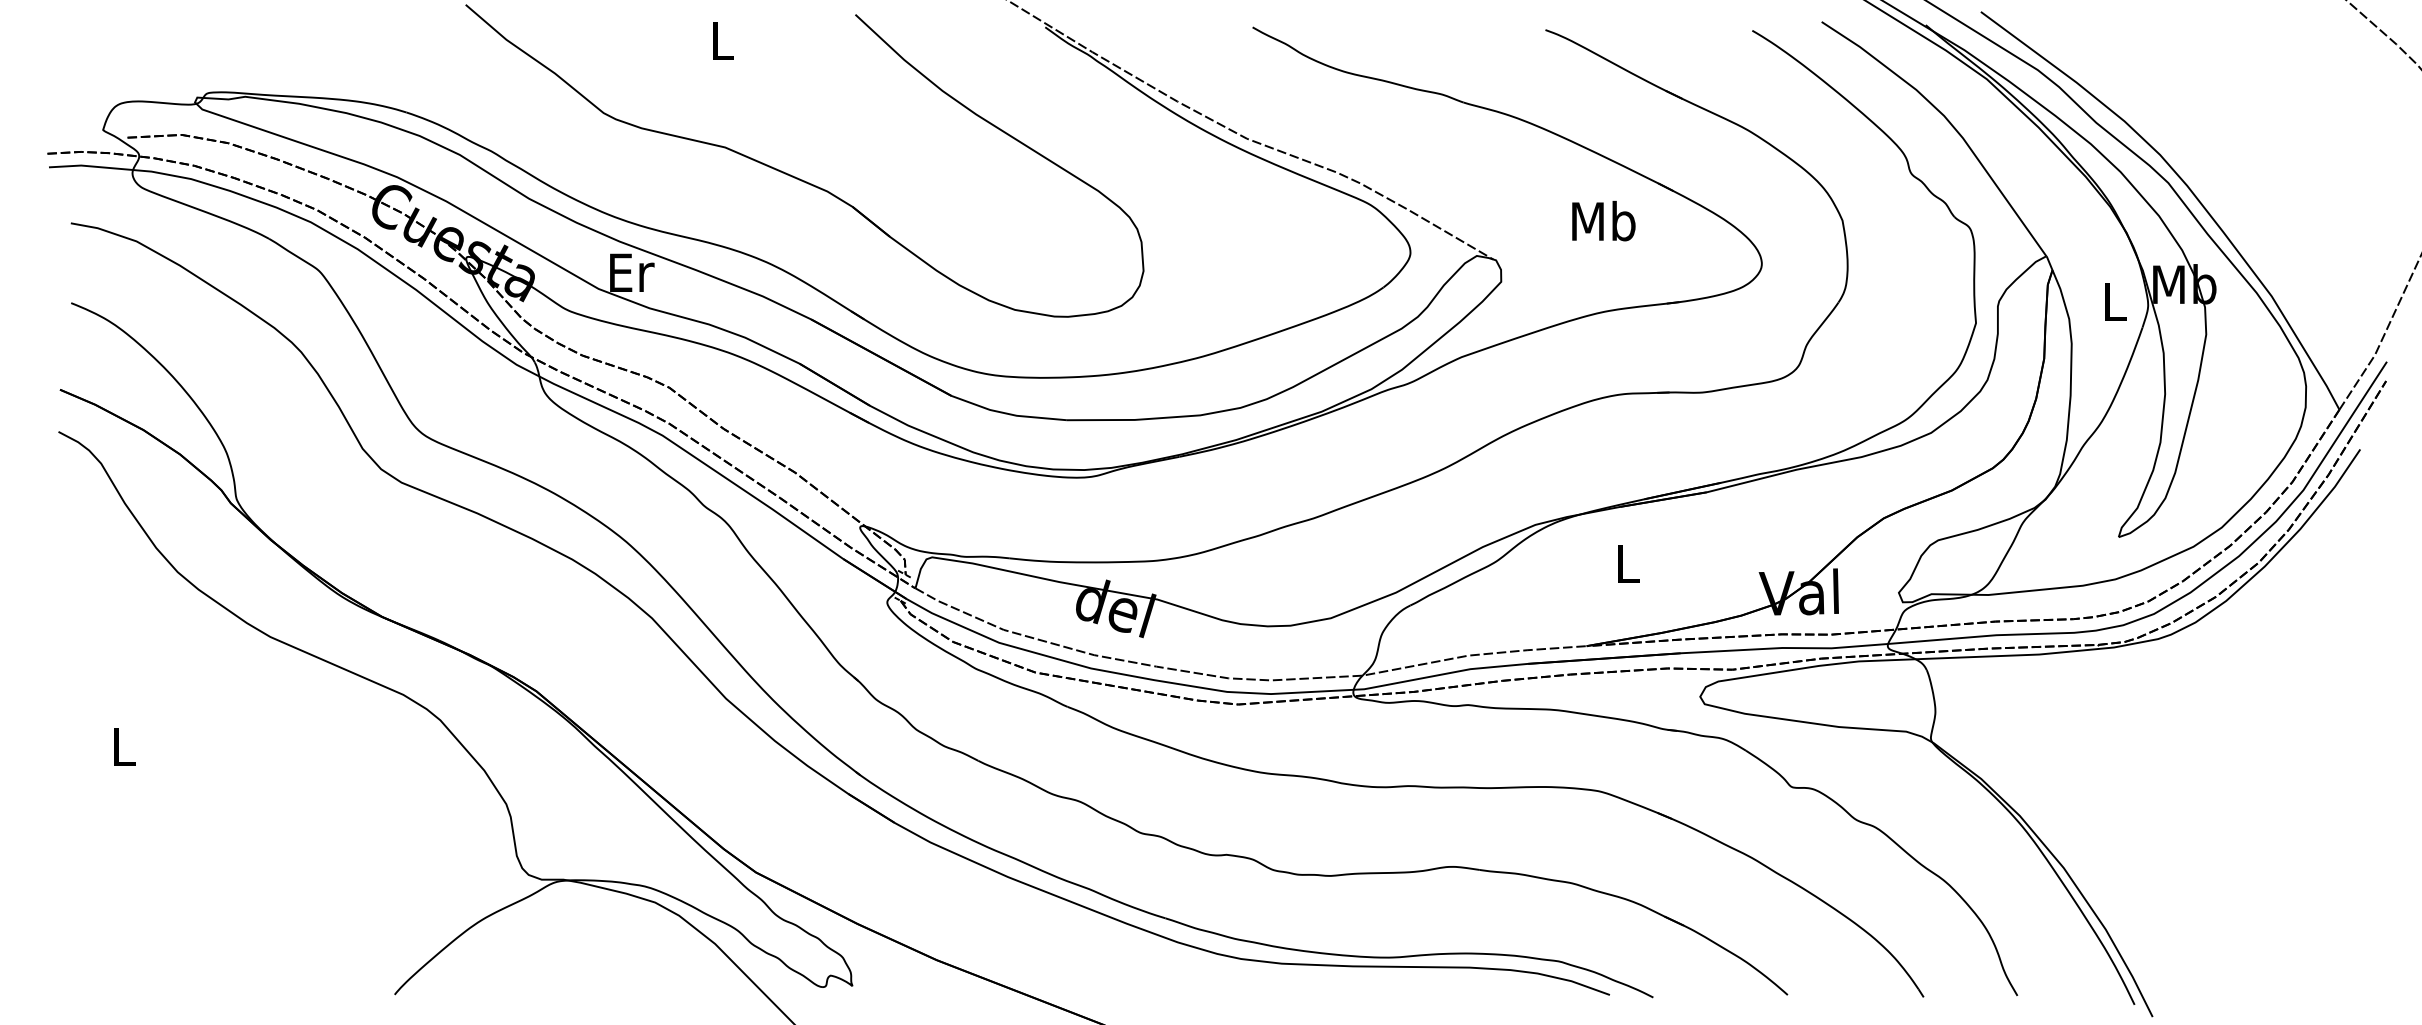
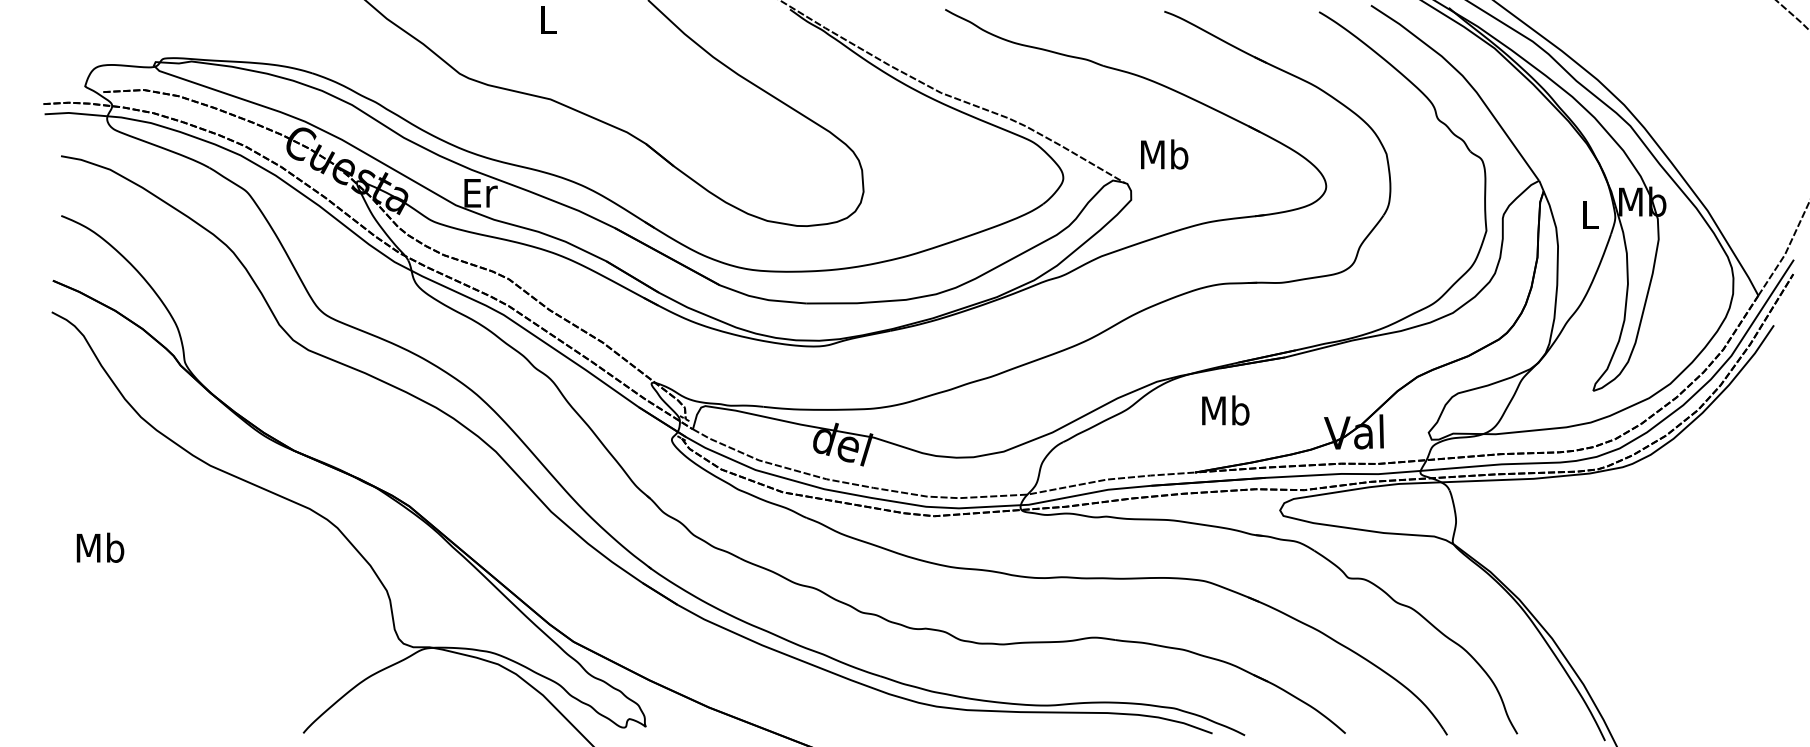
text: (1603, 221) -> (1164, 154), moved
text: (1627, 563) -> (1225, 410), L -> Mb
text: (123, 746) -> (100, 547), L -> Mb

